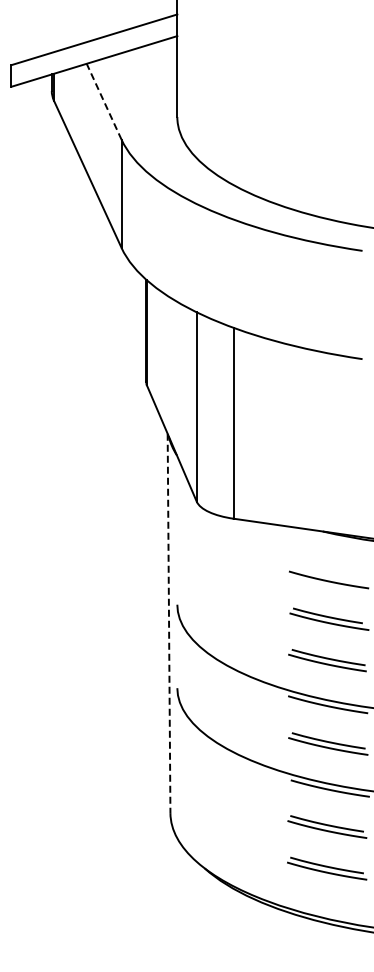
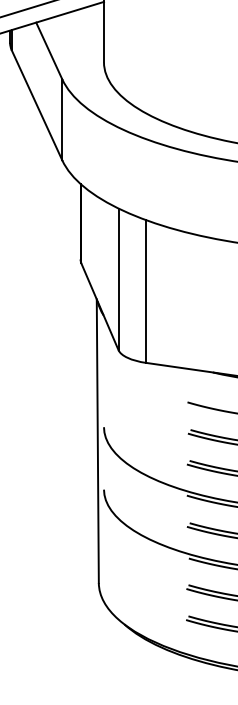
line: (104, 101) -> (49, 50), dashed -> solid
line: (169, 623) -> (98, 441), dashed -> solid

